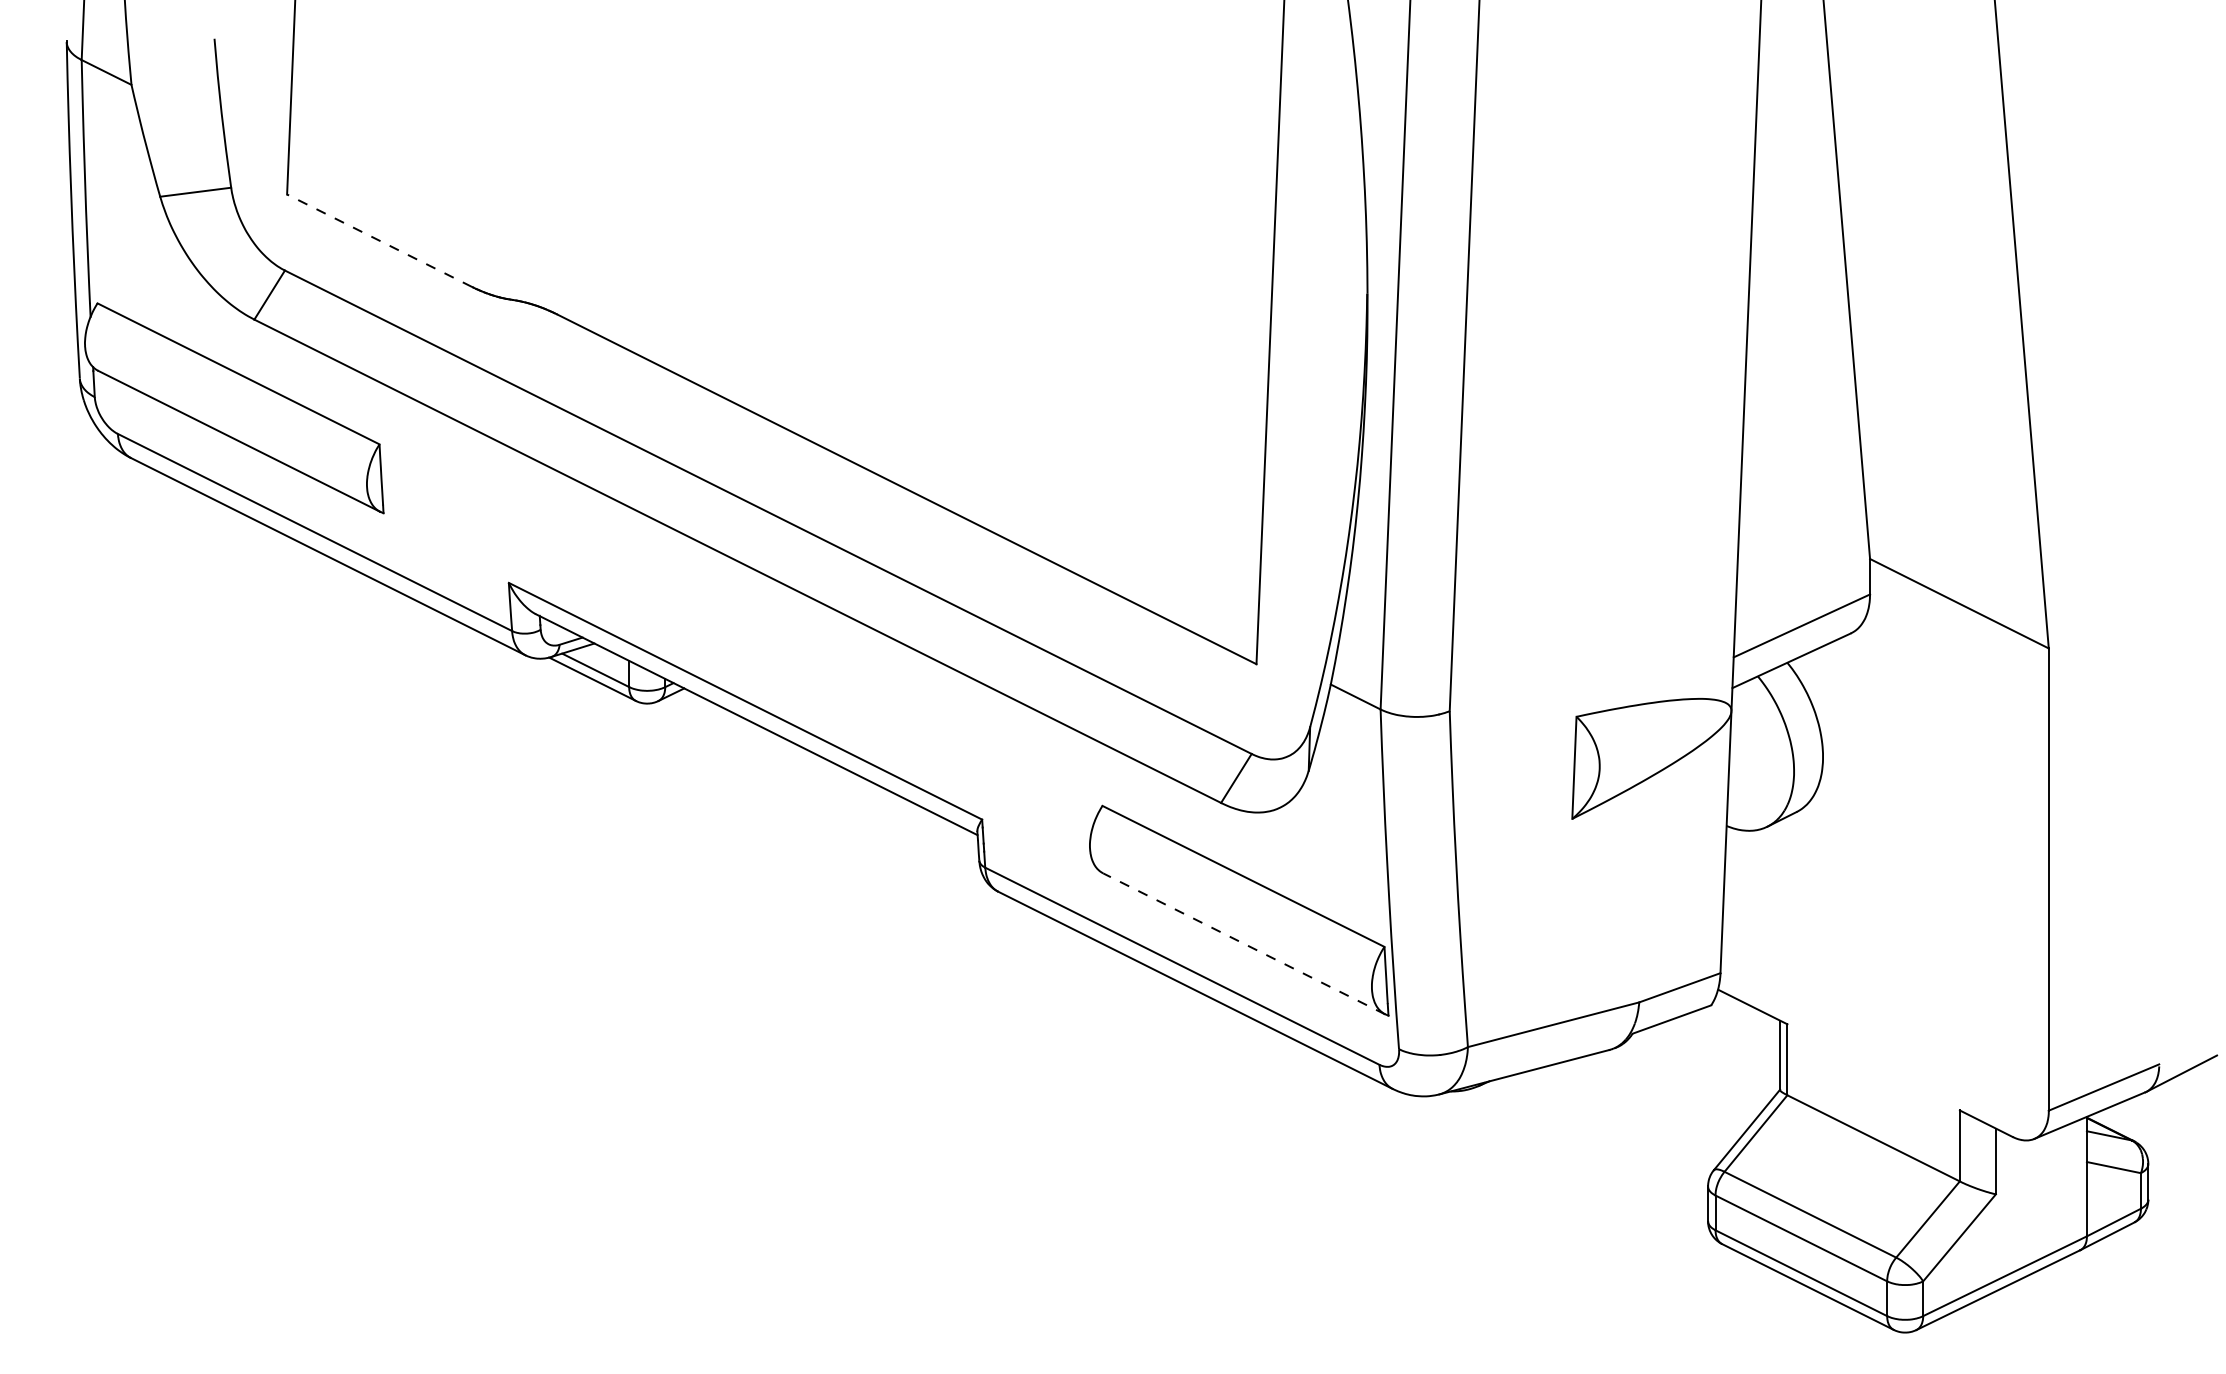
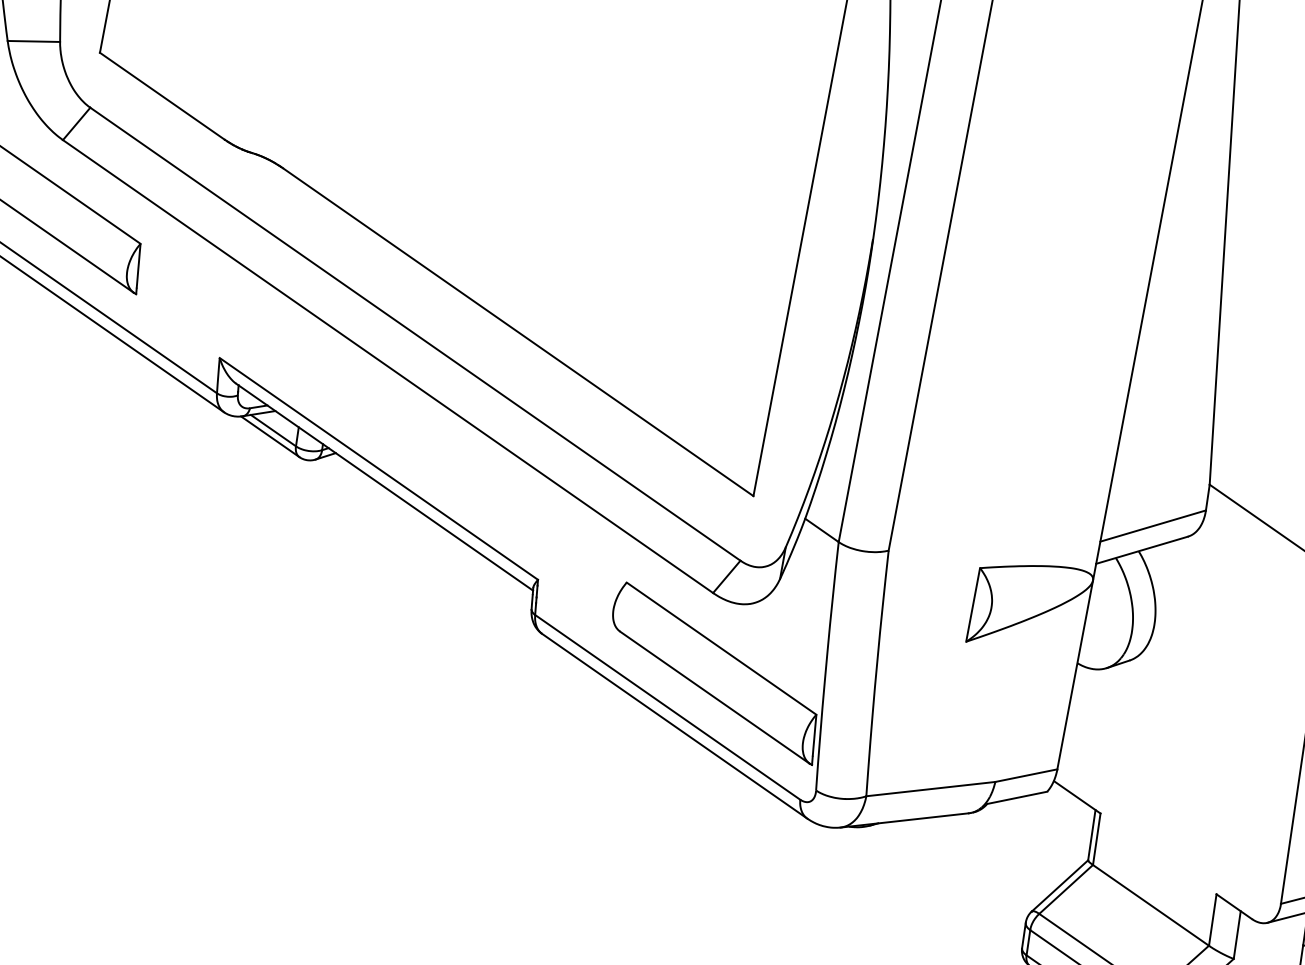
line: (379, 240) -> (162, 95), dashed -> solid
line: (1244, 943) -> (715, 697), dashed -> solid

